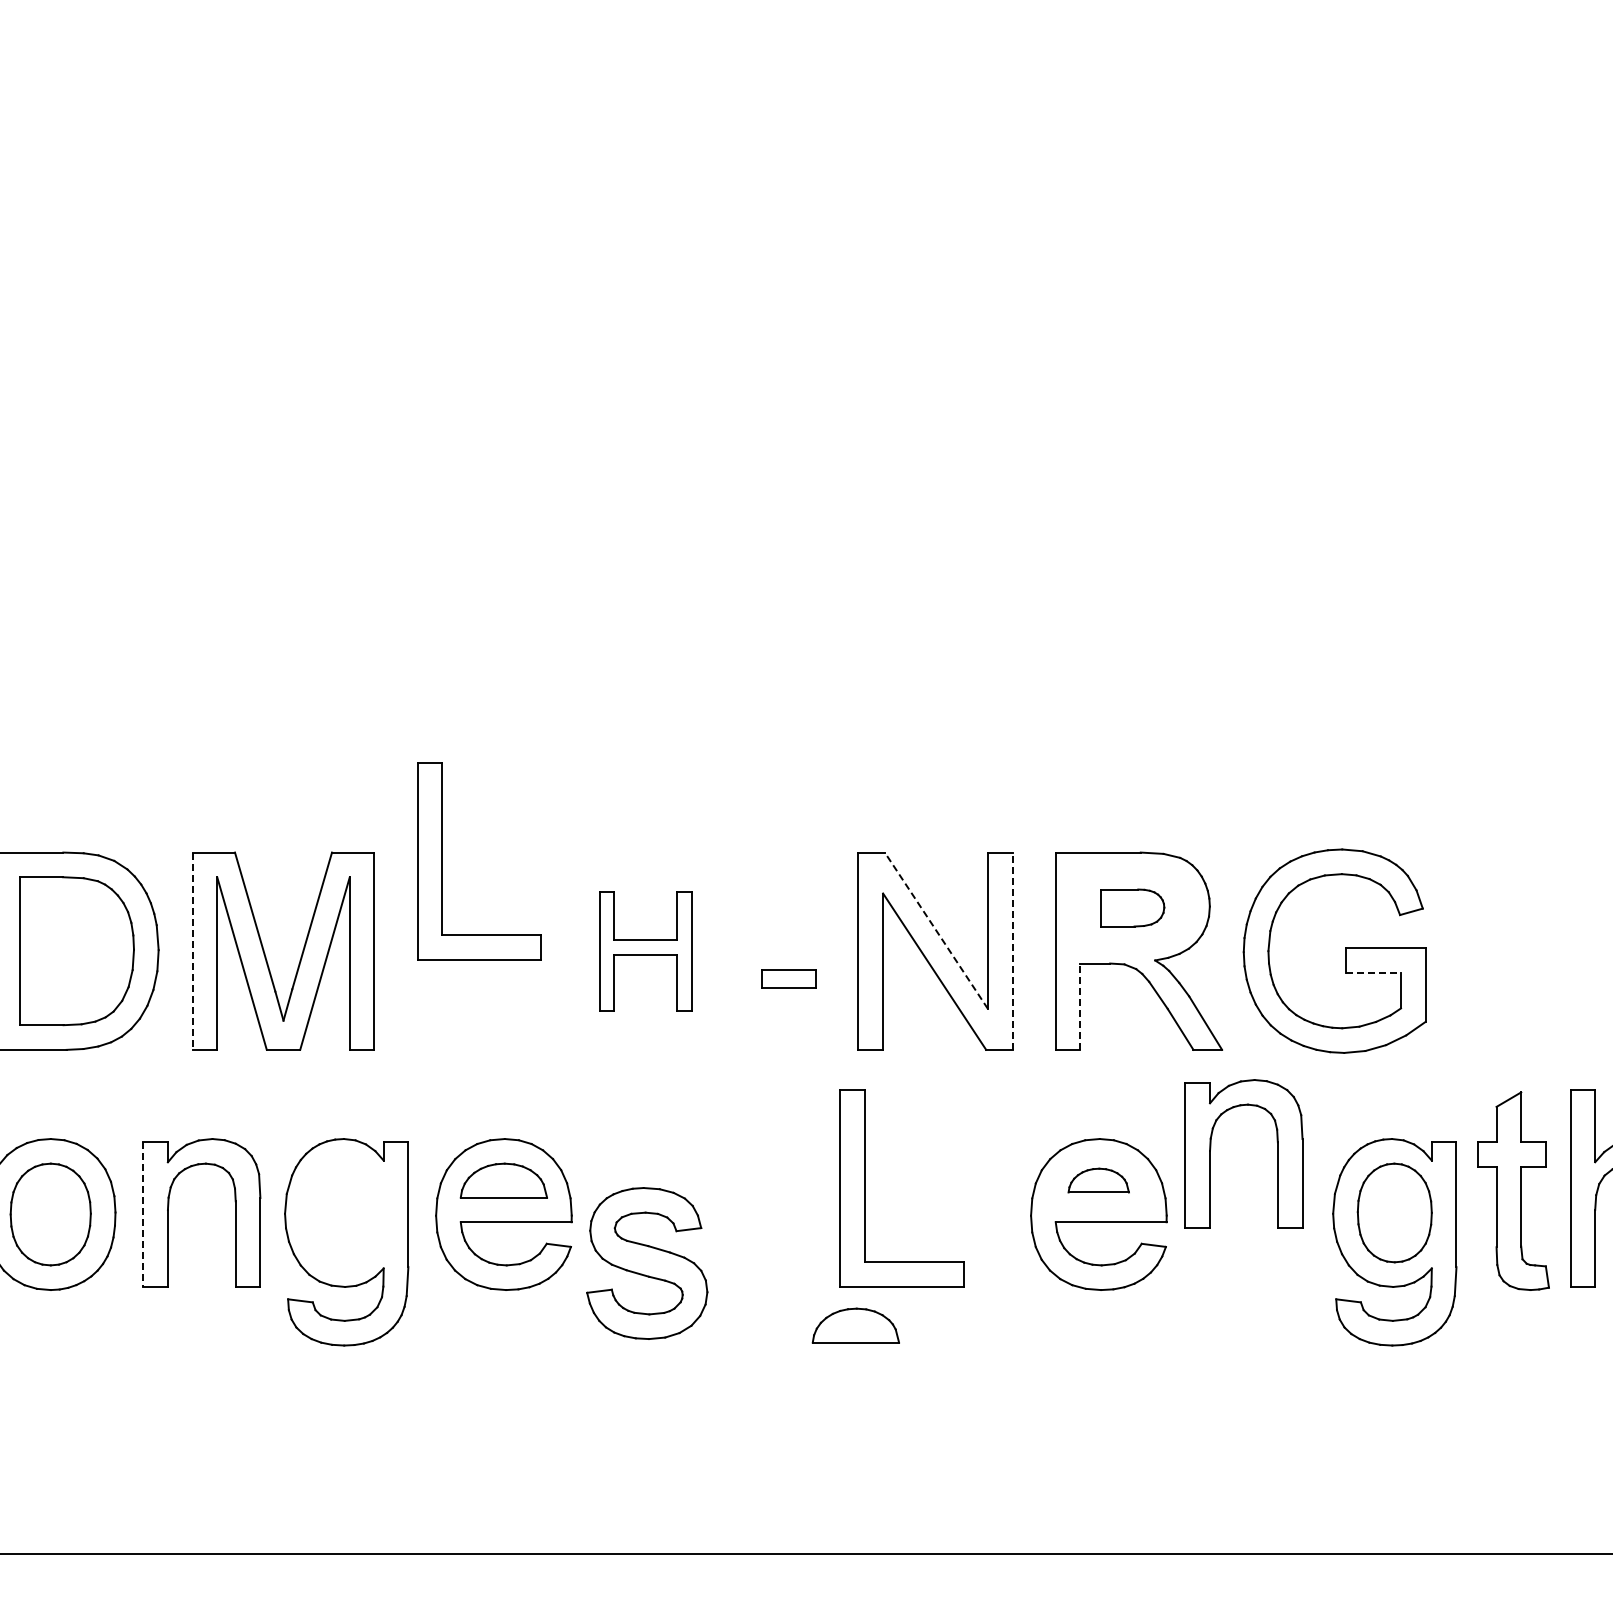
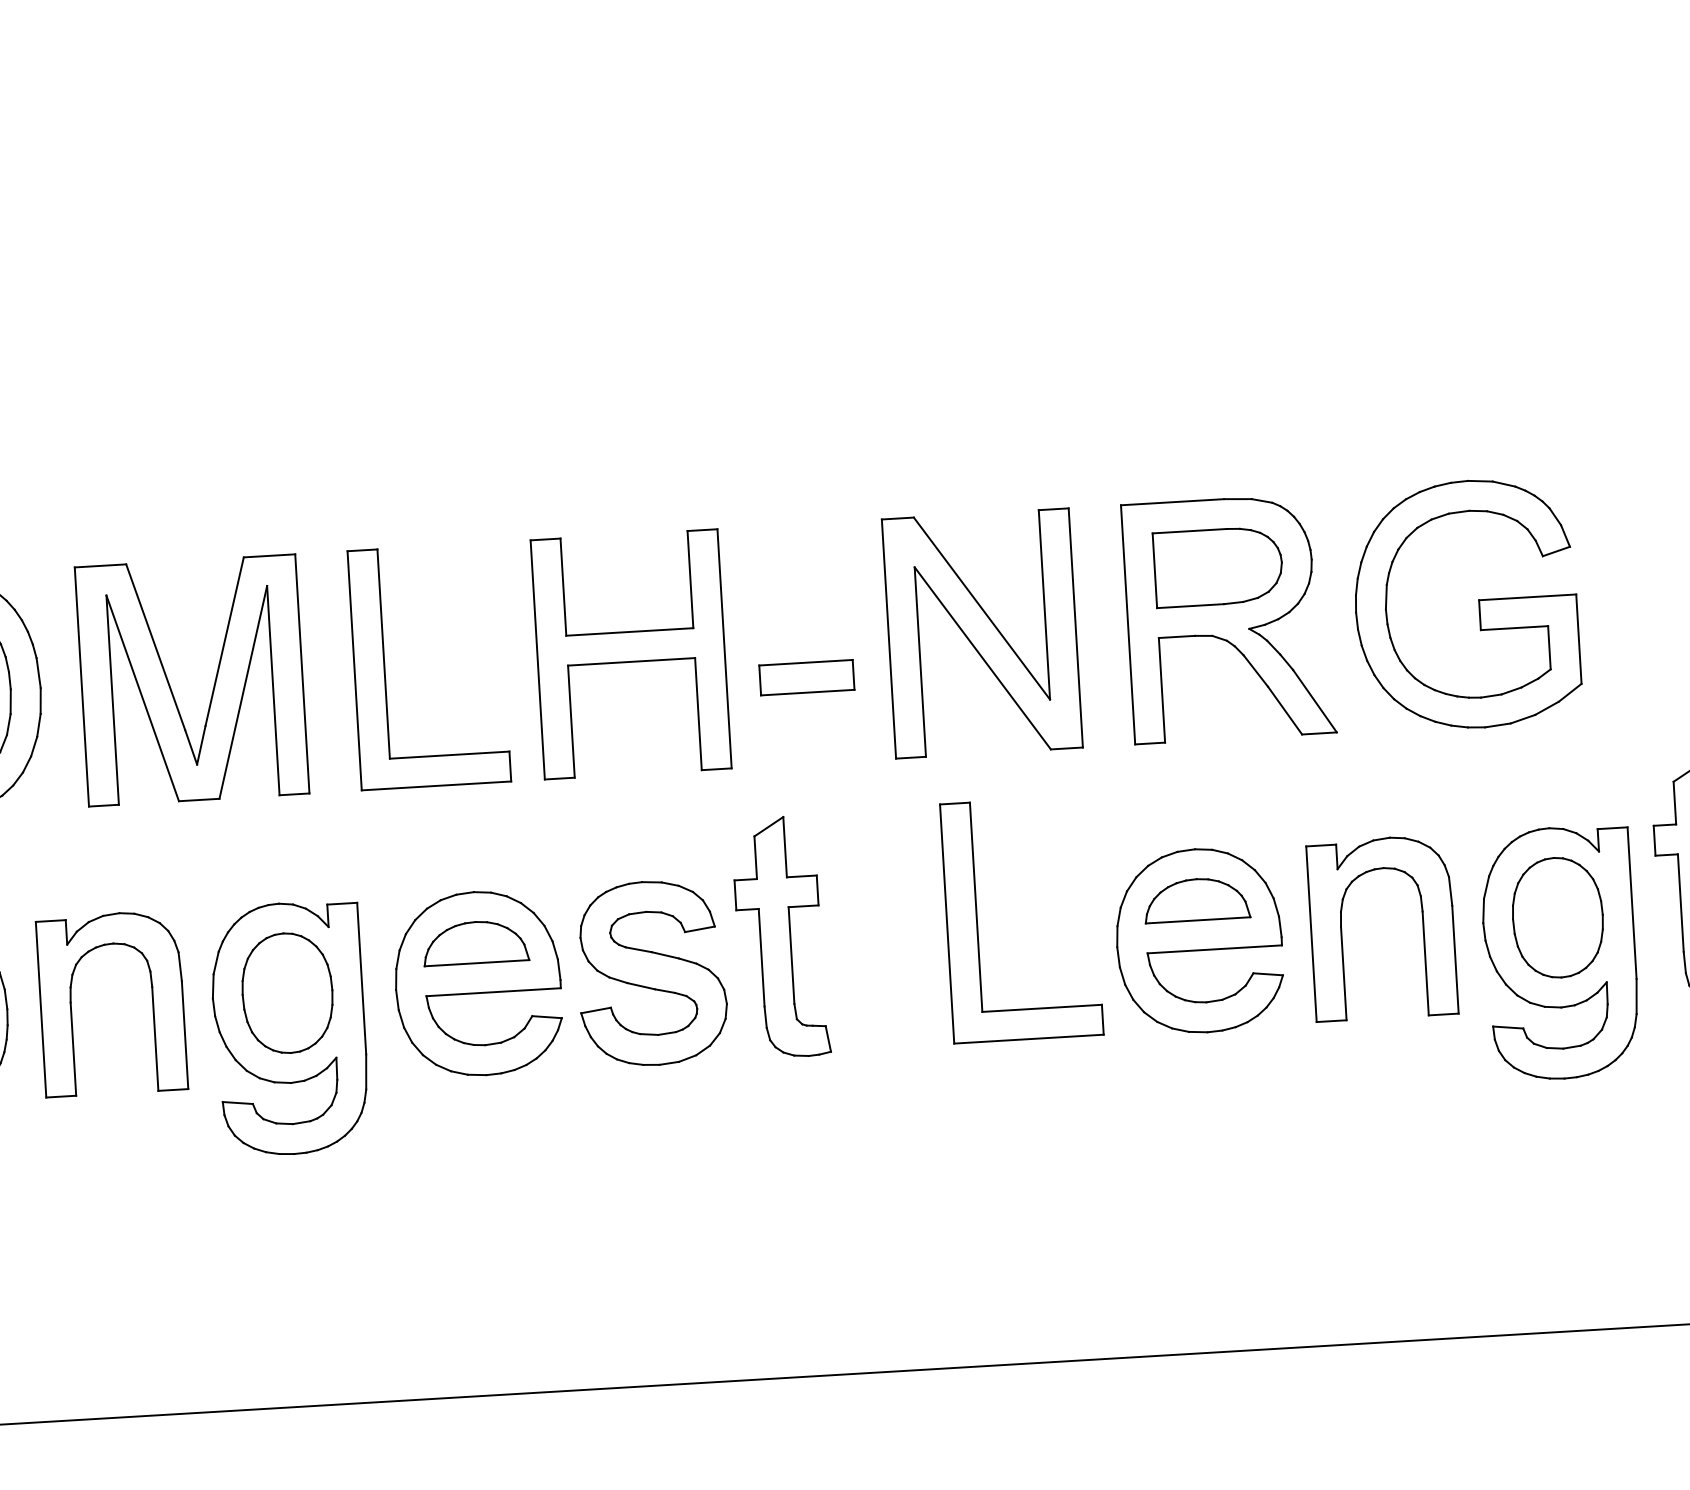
part: (442, 861) -> (384, 669), moved
part: (1132, 907) -> (1217, 566), size x1.67
line: (936, 930) -> (982, 608), dashed -> solid
line: (192, 951) -> (81, 687), dashed -> solid
part: (645, 951) -> (630, 654), size x1.67
line: (1012, 951) -> (1075, 628), dashed -> solid
line: (1373, 972) -> (1514, 627), dashed -> solid
part: (789, 978) -> (807, 677), size x1.43
line: (1080, 1006) -> (1162, 690), dashed -> solid
part: (1211, 1148) -> (1342, 923), moved
part: (1098, 1180) -> (1196, 899), size x1.43
part: (865, 1188) -> (977, 922), moved
part: (755, 1190) -> (781, 936), added
part: (346, 1212) -> (287, 992), added
line: (143, 1215) -> (41, 1010), dashed -> solid
part: (647, 1263) -> (652, 973), moved
part: (855, 1325) -> (912, 1092), removed

